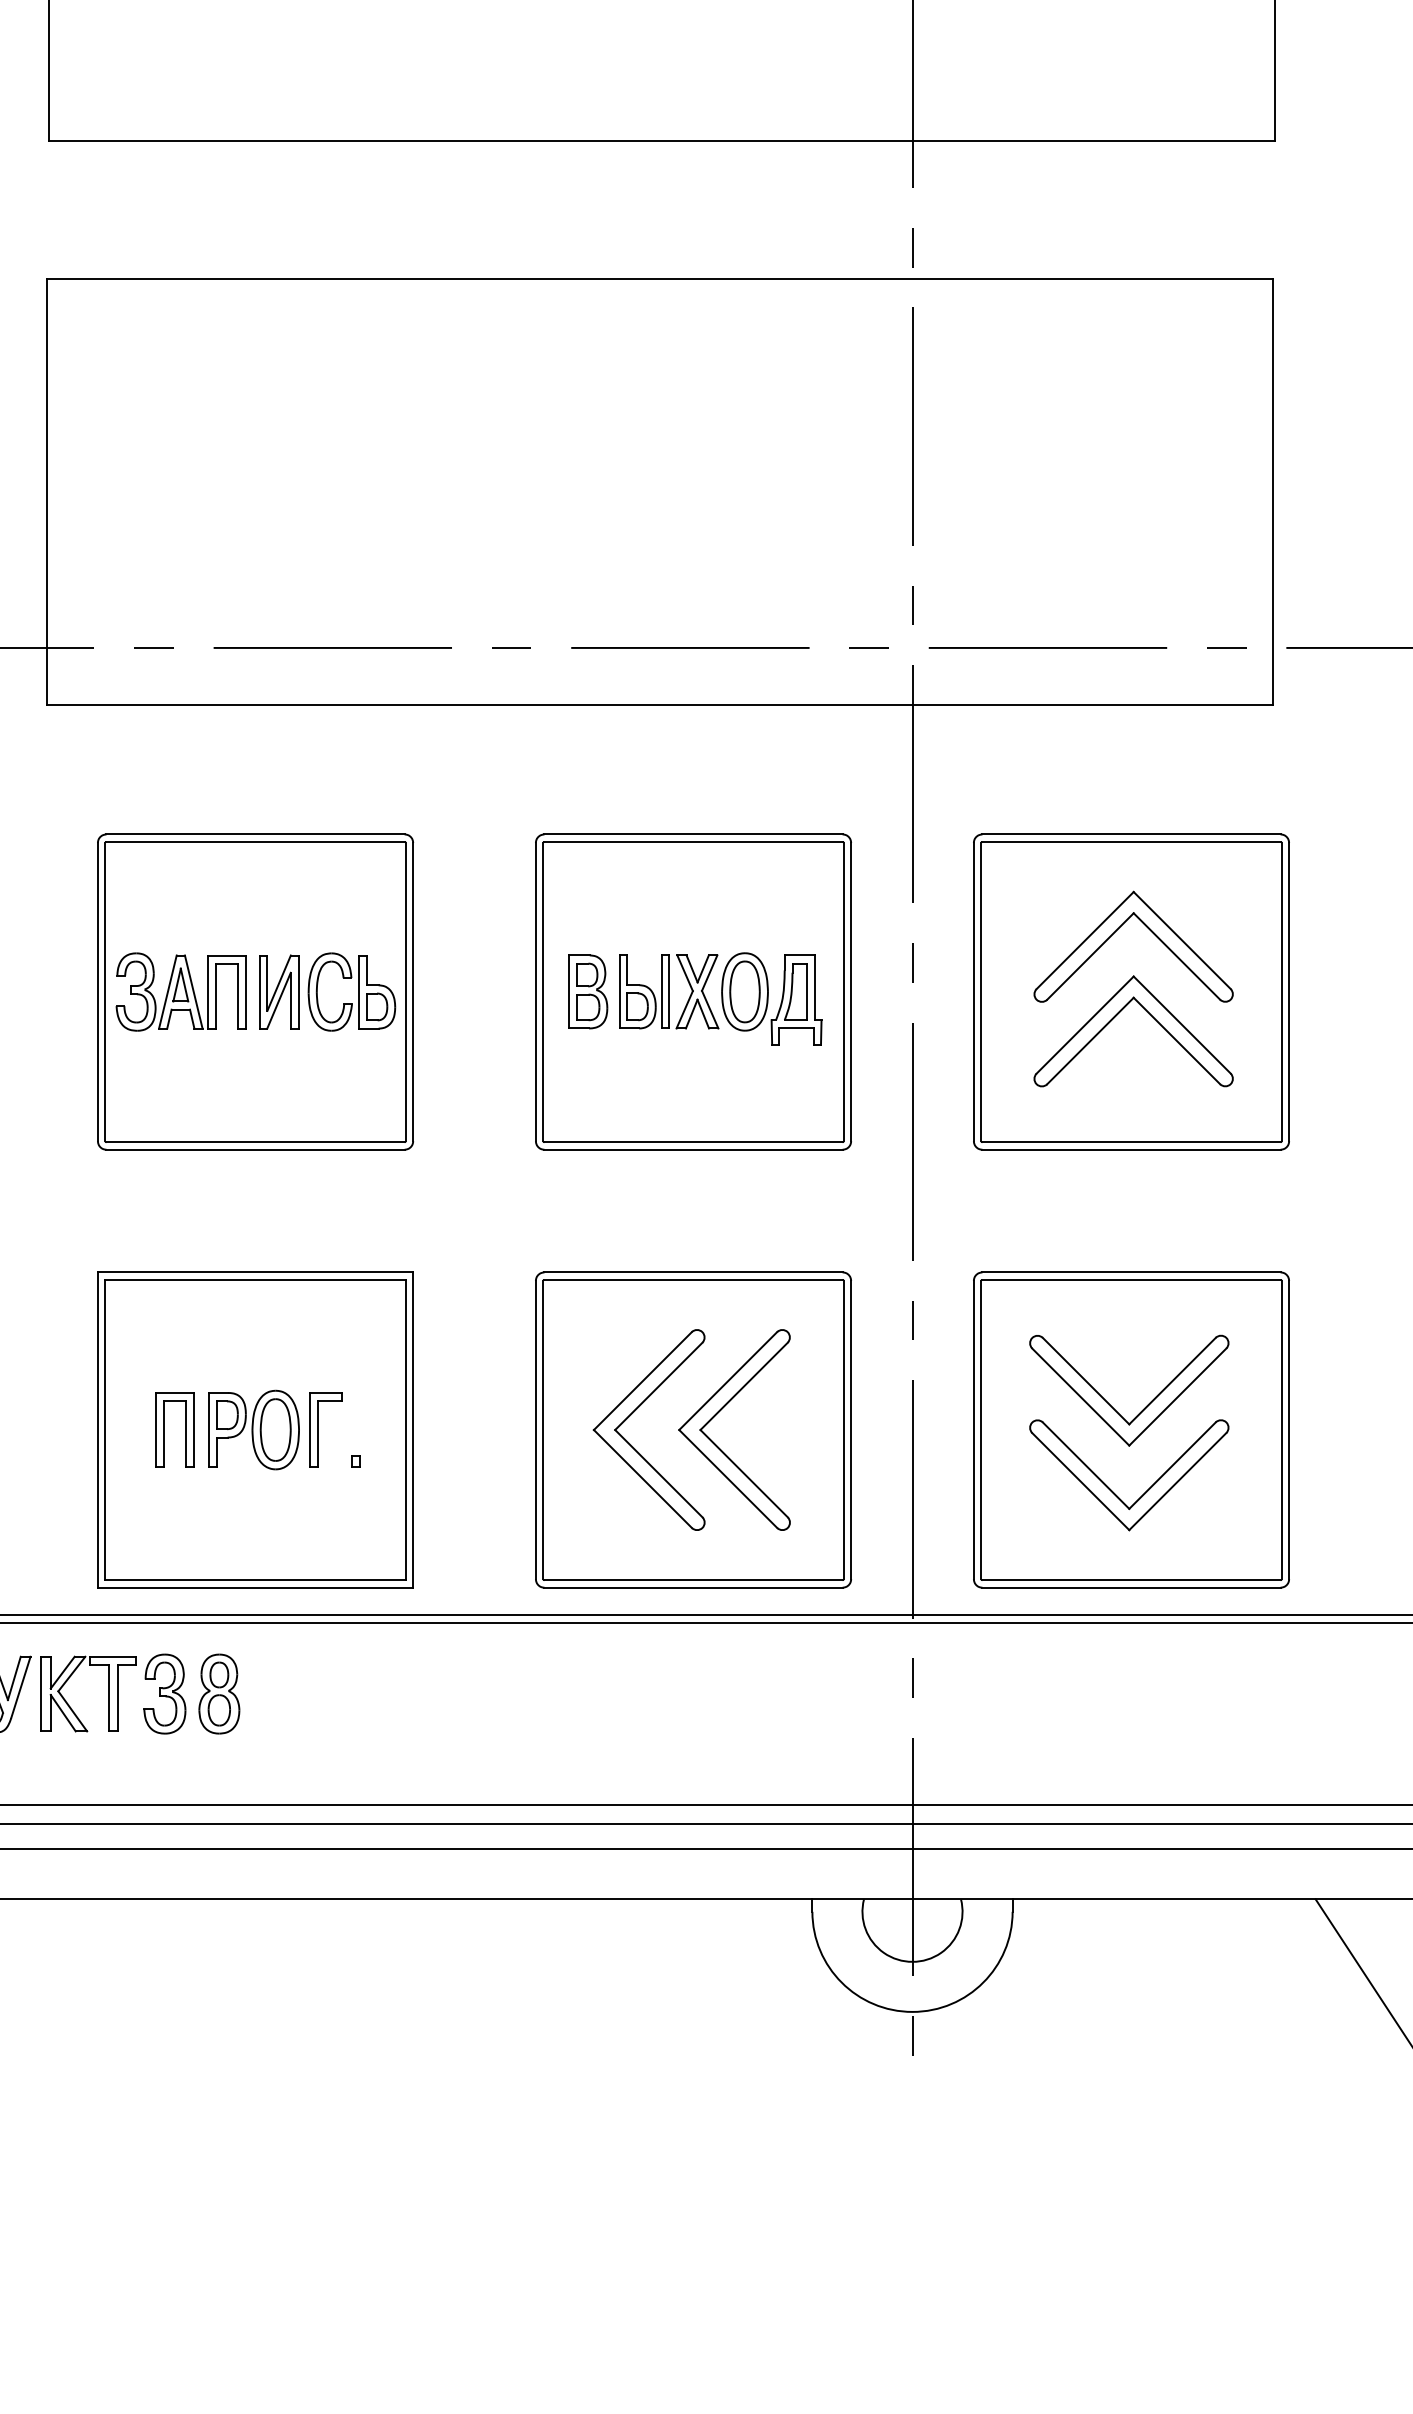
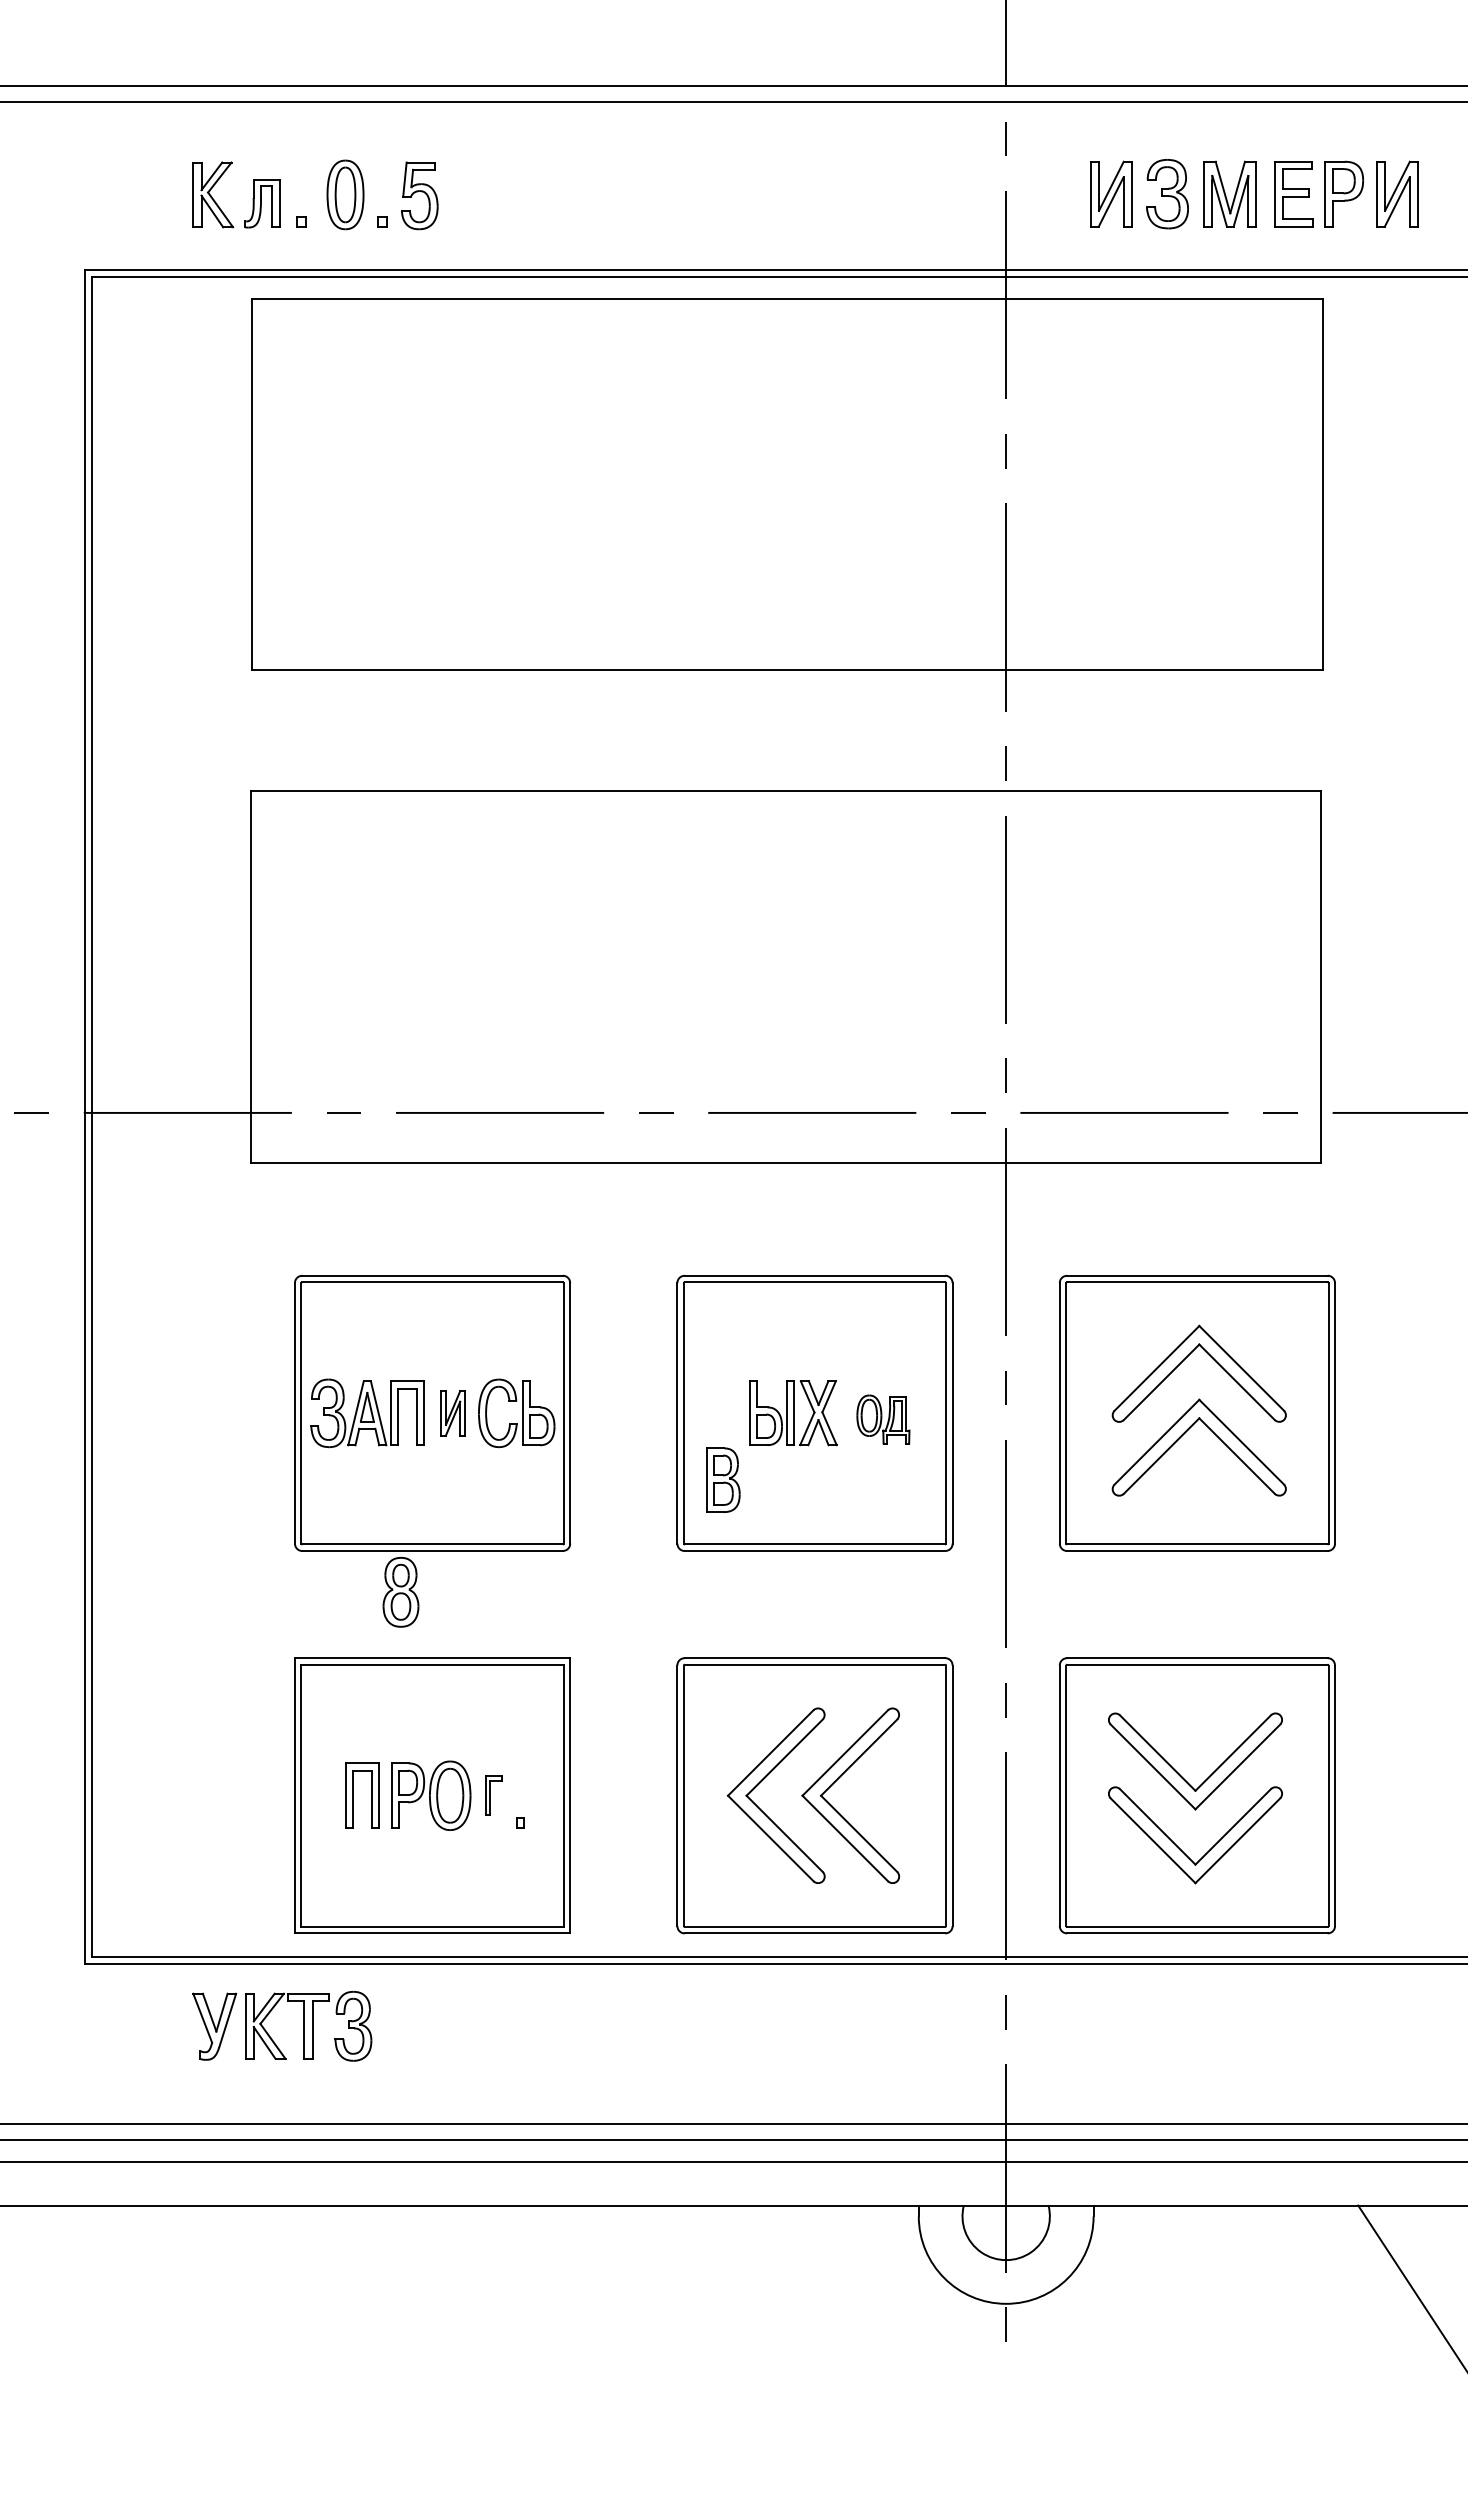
part: (588, 991) -> (723, 1479), moved
part: (278, 992) -> (452, 1413), size x0.7
part: (771, 999) -> (883, 1419), size x0.6
part: (325, 1429) -> (493, 1795), size x0.6
part: (218, 1694) -> (400, 1592), moved

